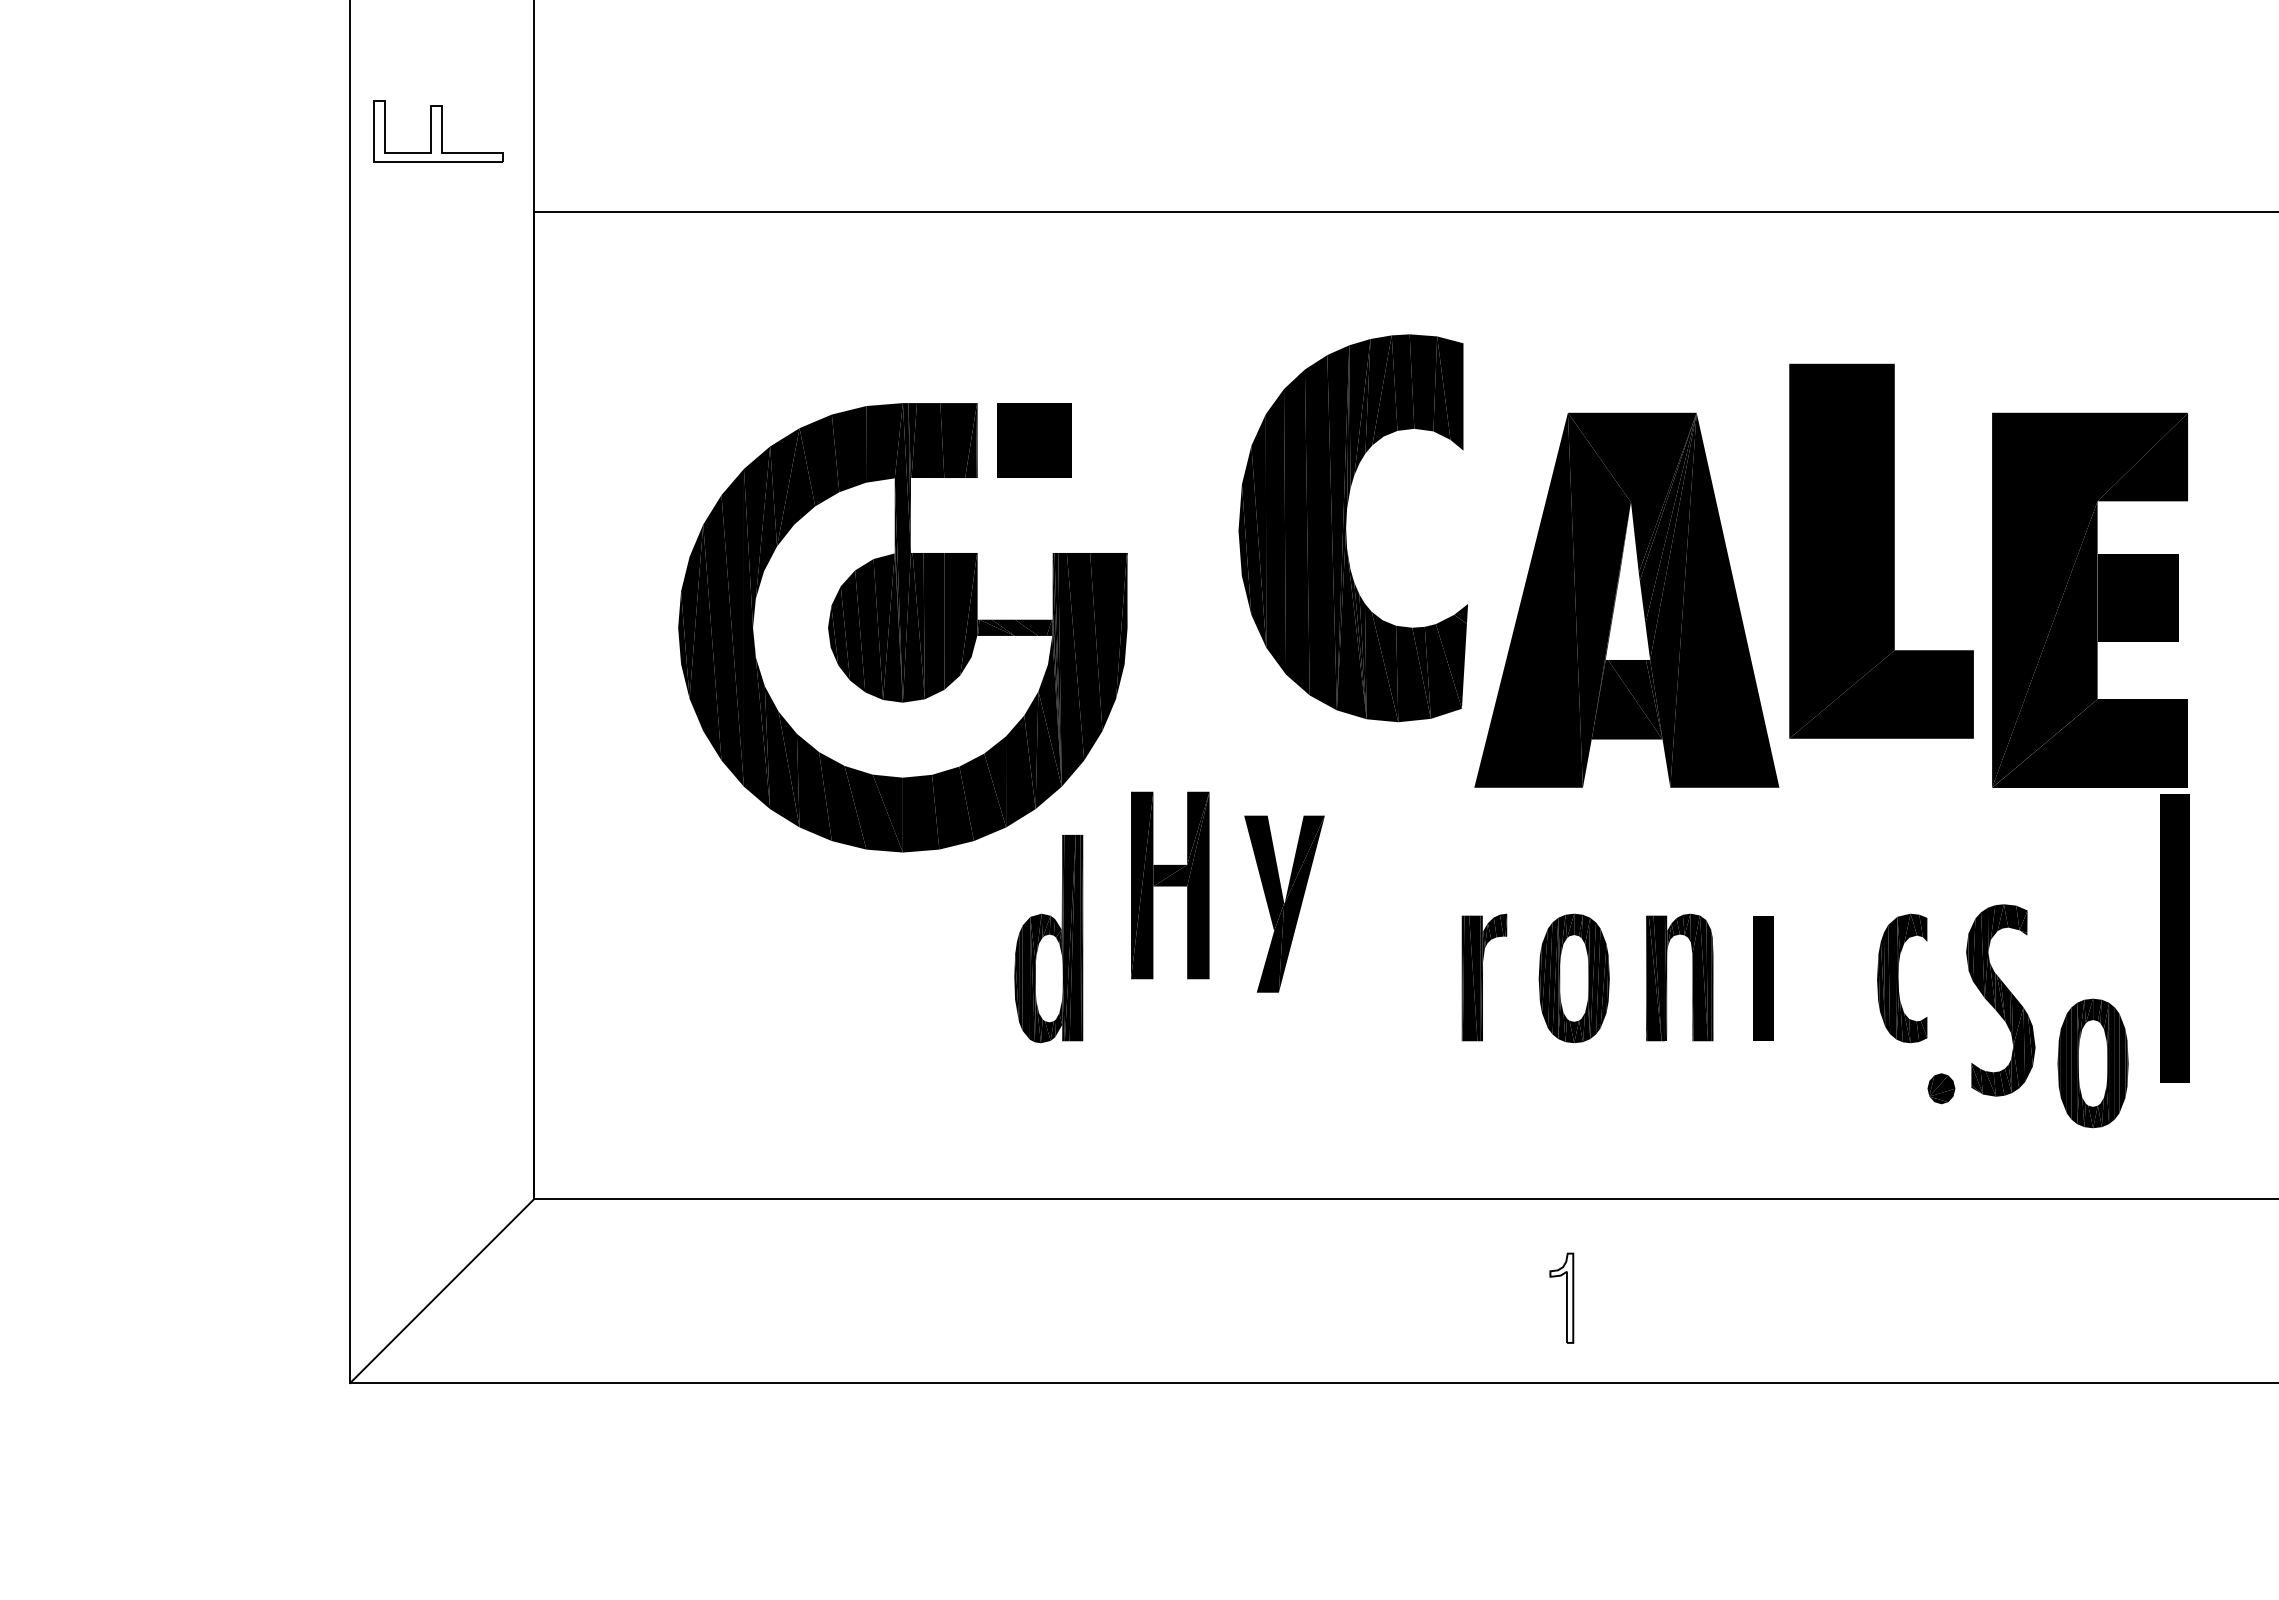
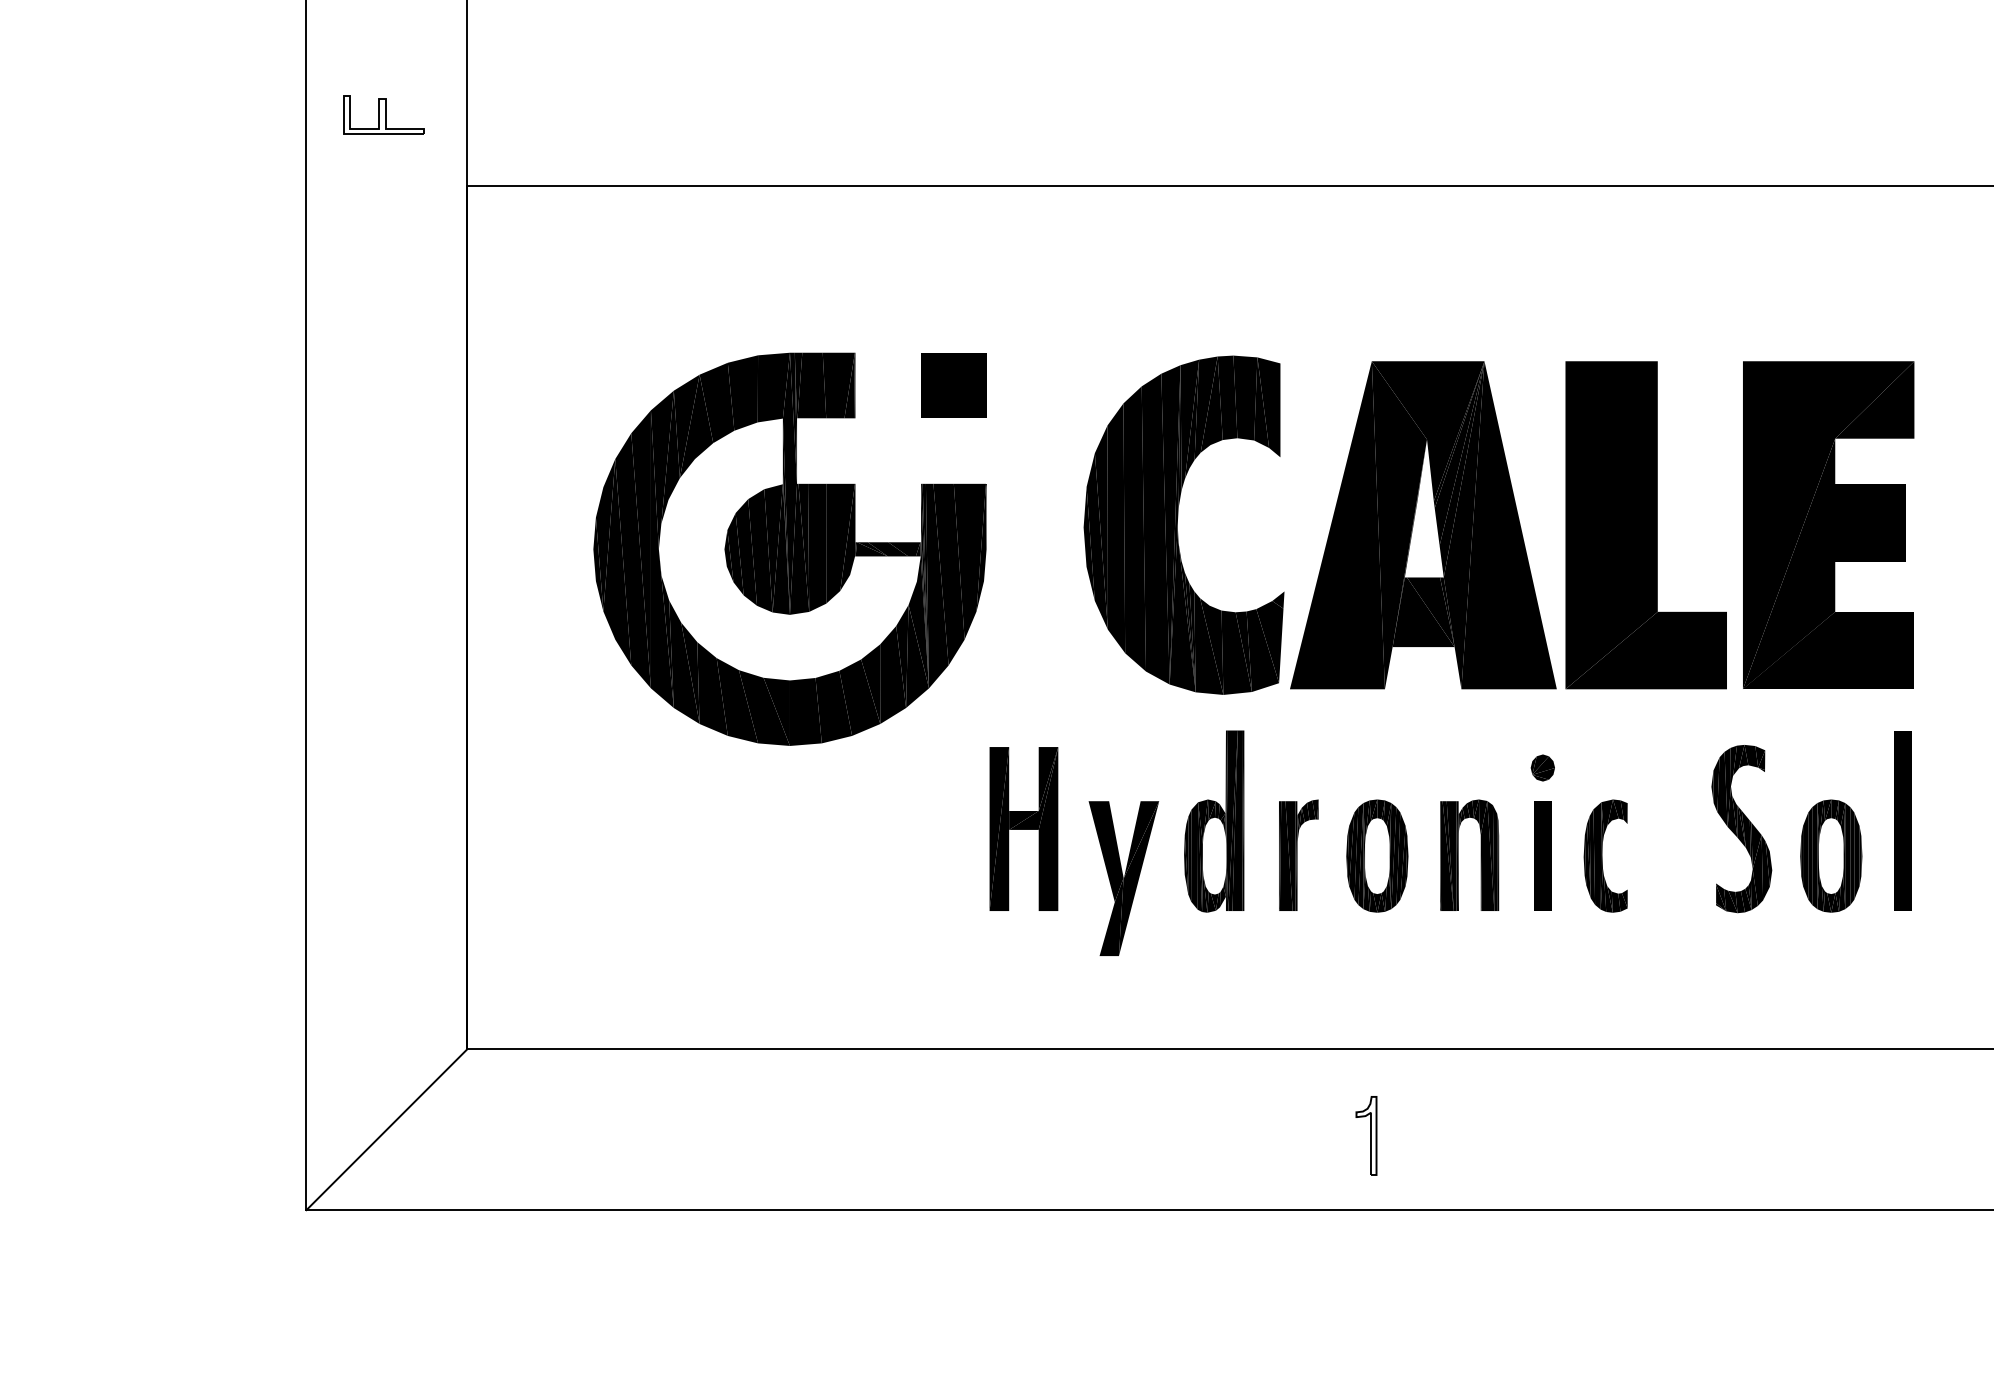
part: (438, 131) -> (383, 115), size x0.71
part: (1034, 440) -> (954, 385), moved
part: (1346, 527) -> (1178, 524), moved
part: (1881, 550) -> (1646, 524), moved
part: (1170, 885) -> (1024, 829), moved
part: (1284, 903) -> (1123, 878), moved
part: (2175, 937) -> (1903, 820), size x0.71
part: (1048, 938) -> (1213, 821), moved
part: (1902, 978) -> (1605, 856), moved
part: (2000, 1000) -> (1741, 829), moved
part: (2092, 1063) -> (1830, 856), moved
part: (1941, 1088) -> (1542, 767), moved

